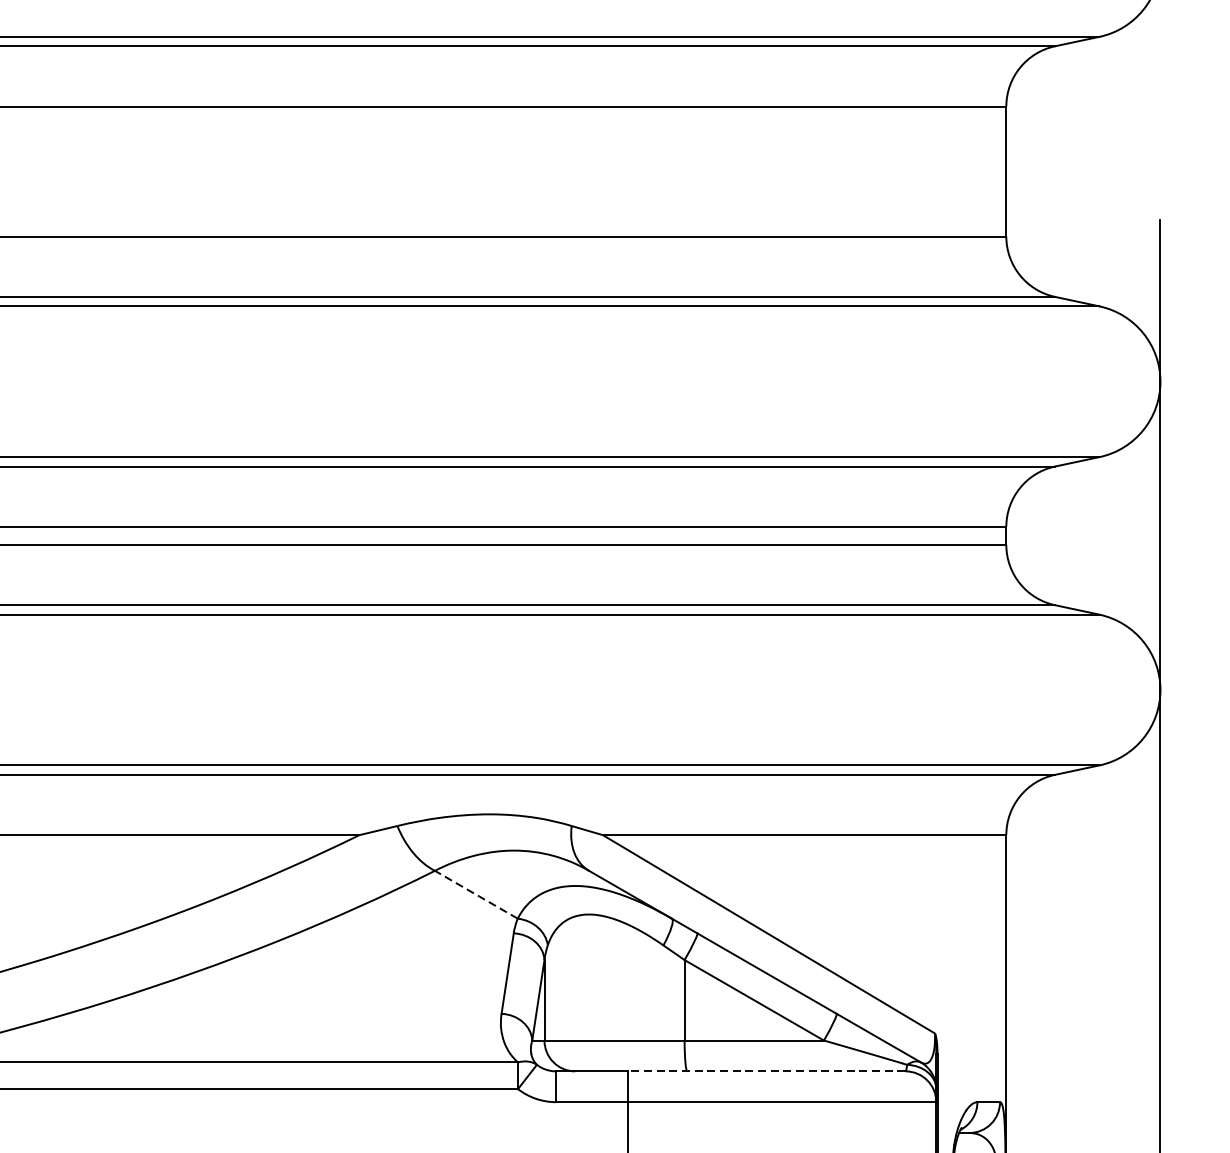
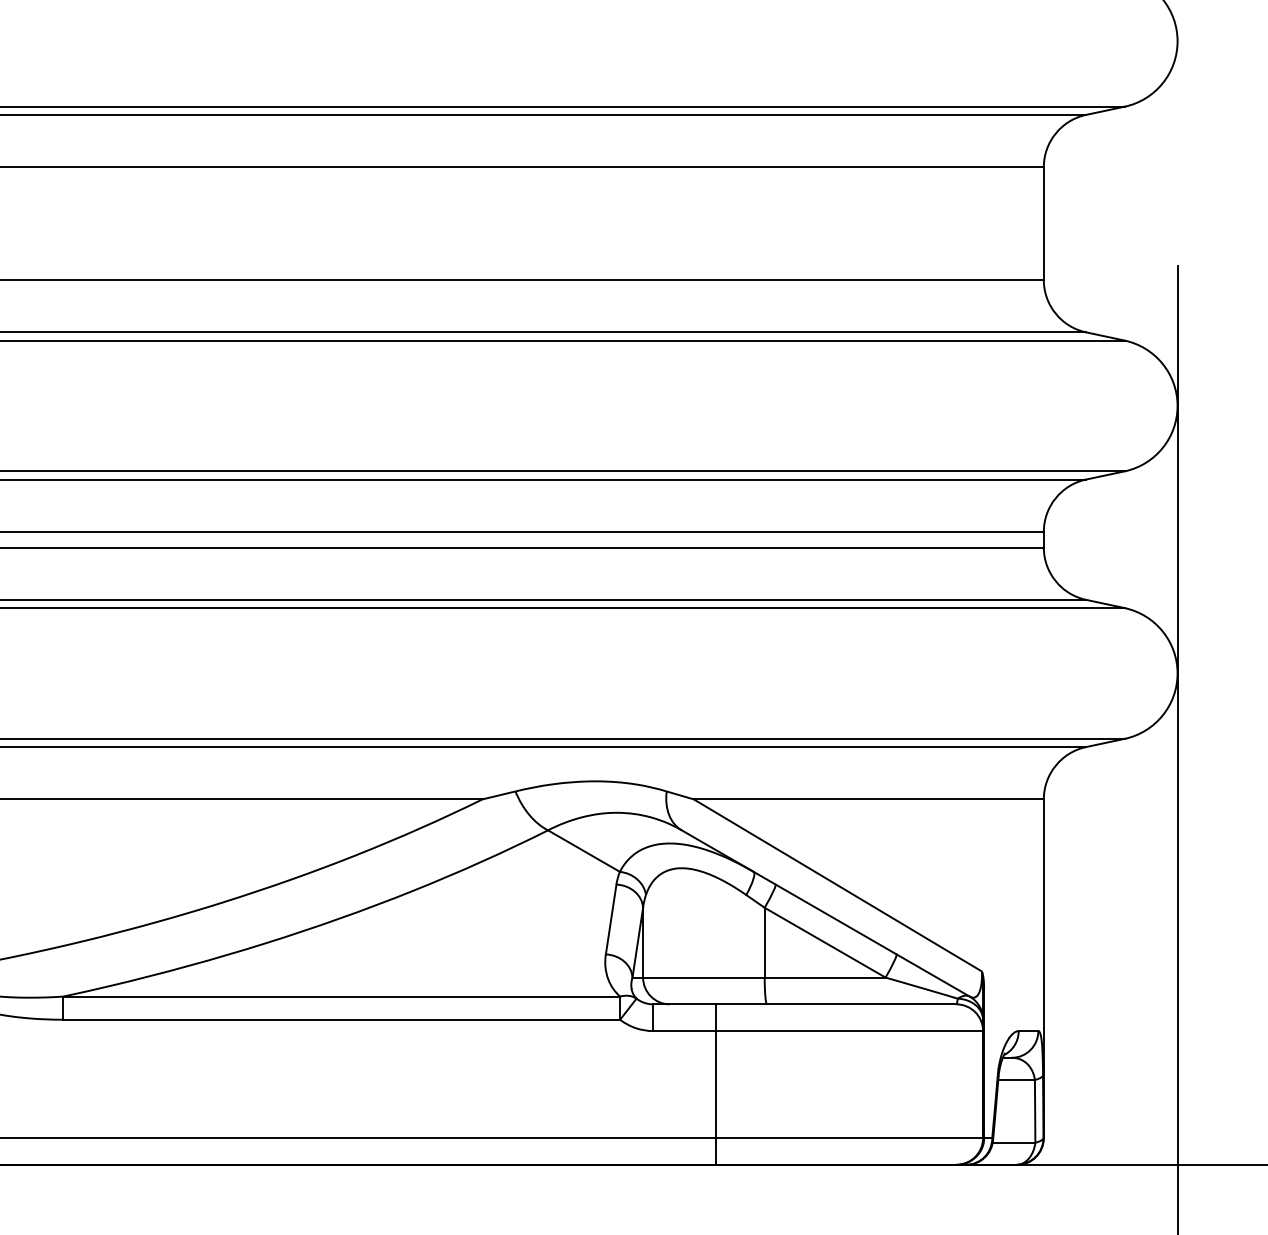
line: (475, 895) -> (583, 851), dashed -> solid
line: (766, 1071) -> (835, 1004), dashed -> solid

